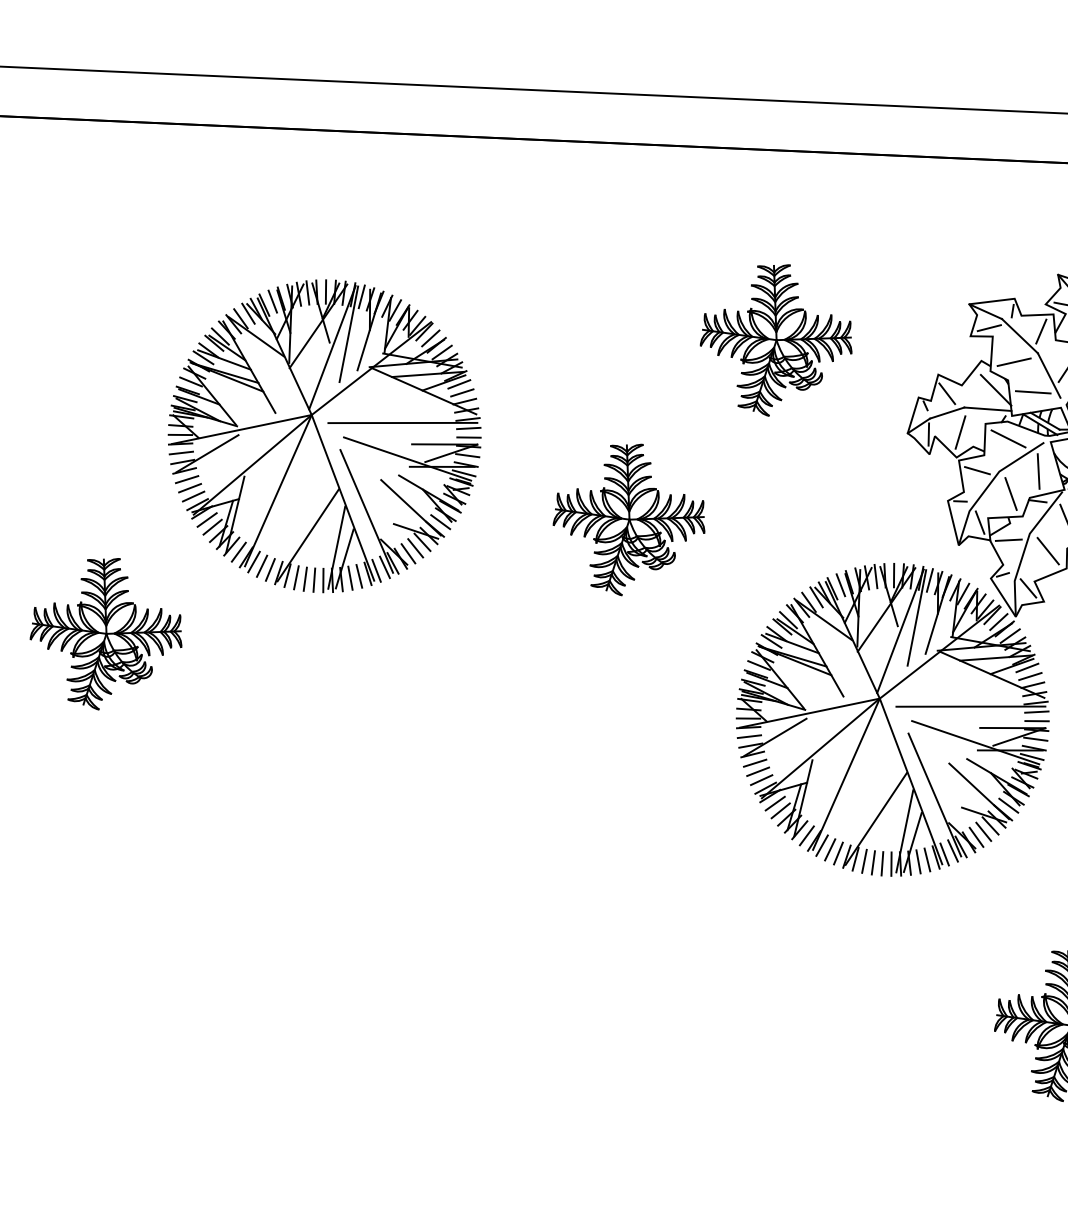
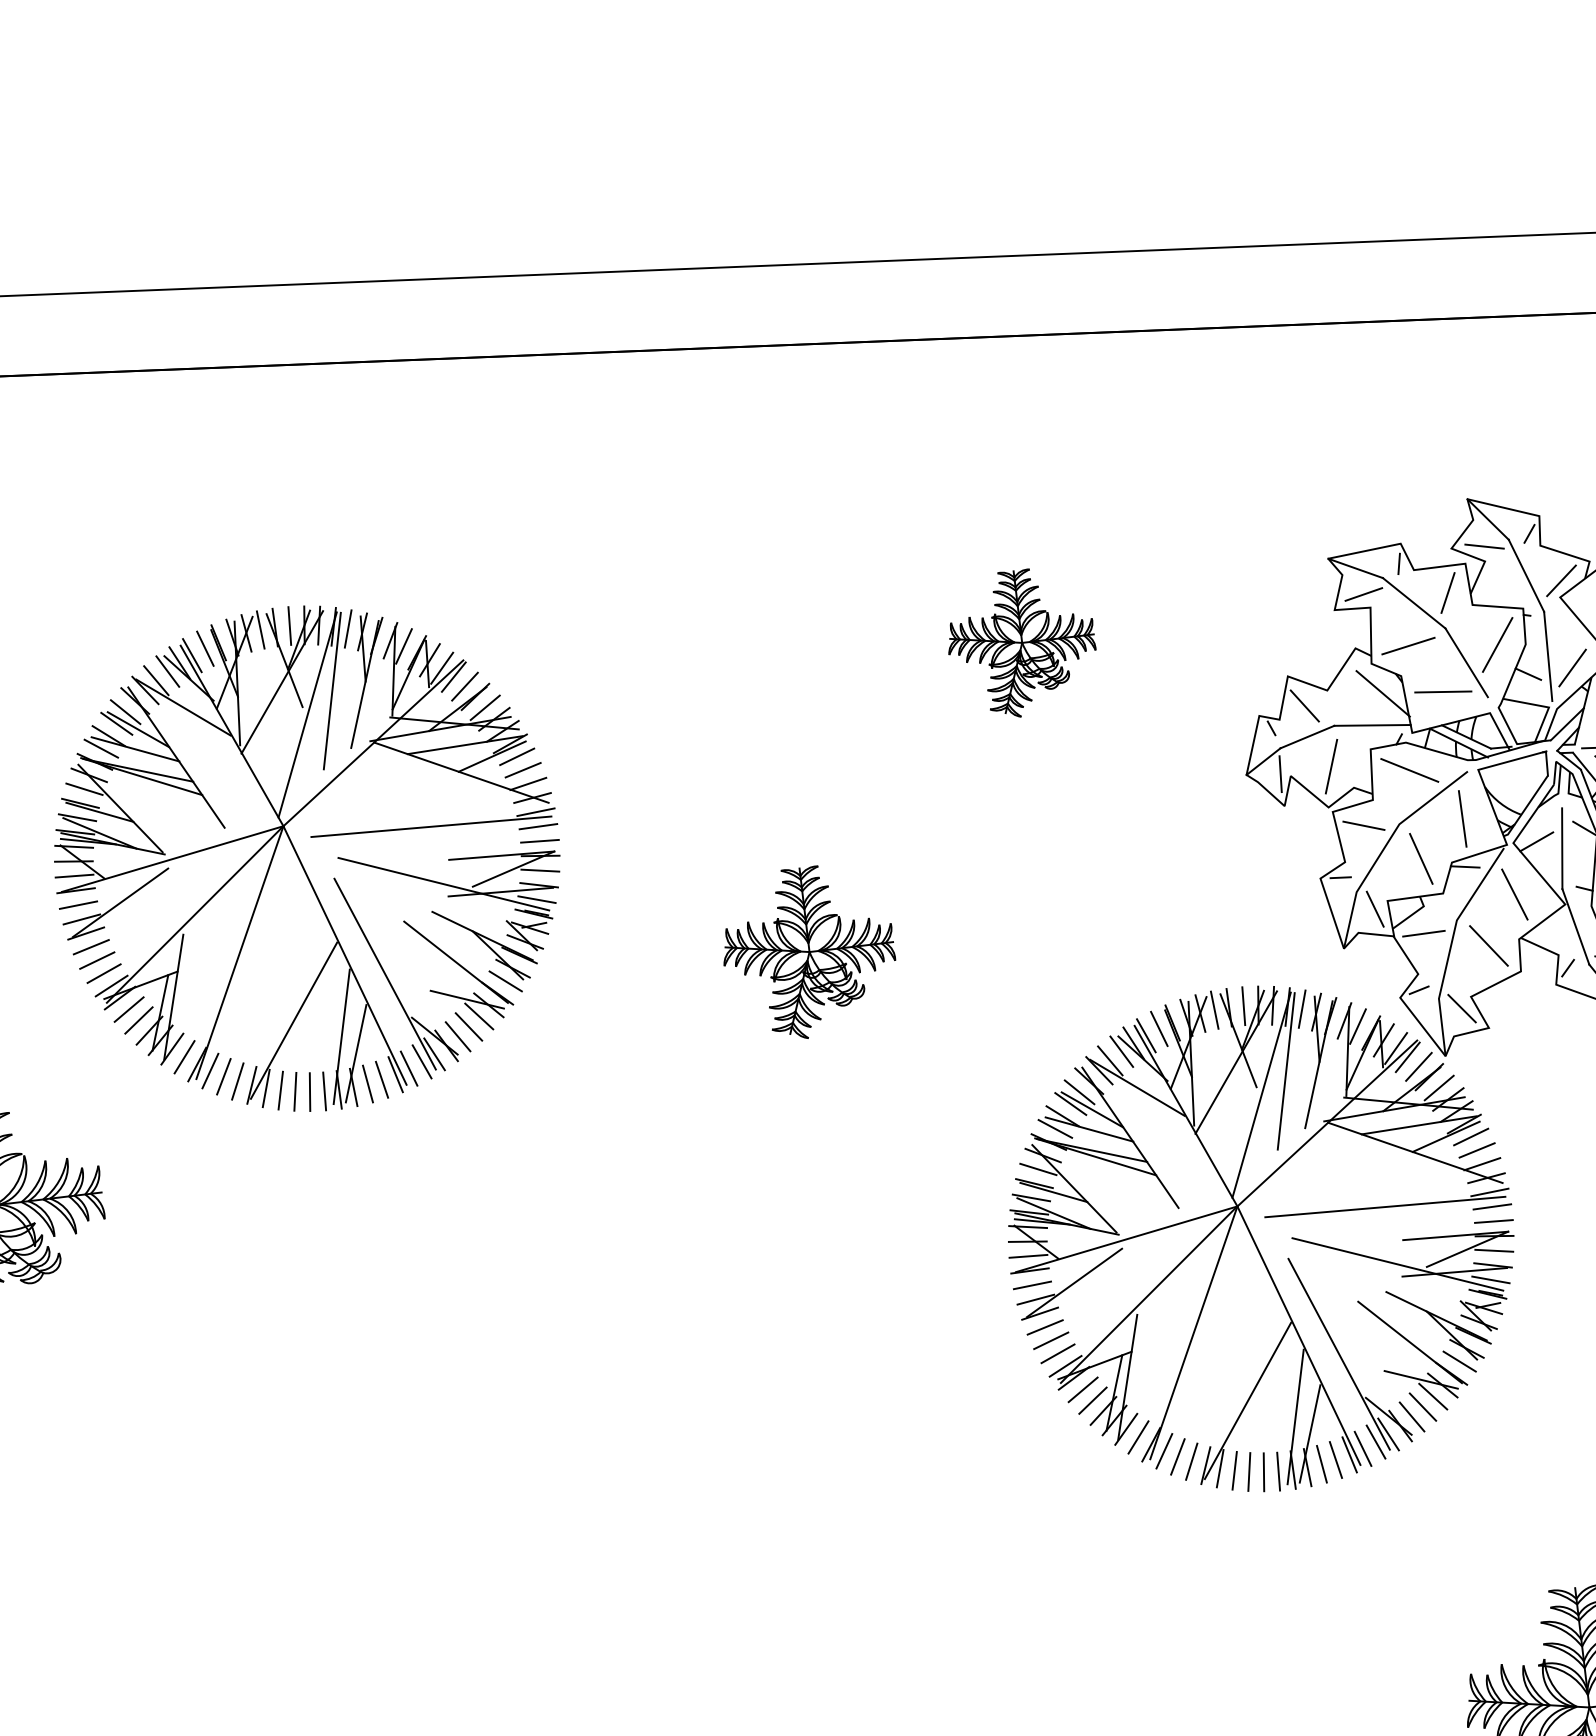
part: (775, 340) -> (1020, 643), size x0.6
part: (628, 519) -> (808, 951), size x0.7

